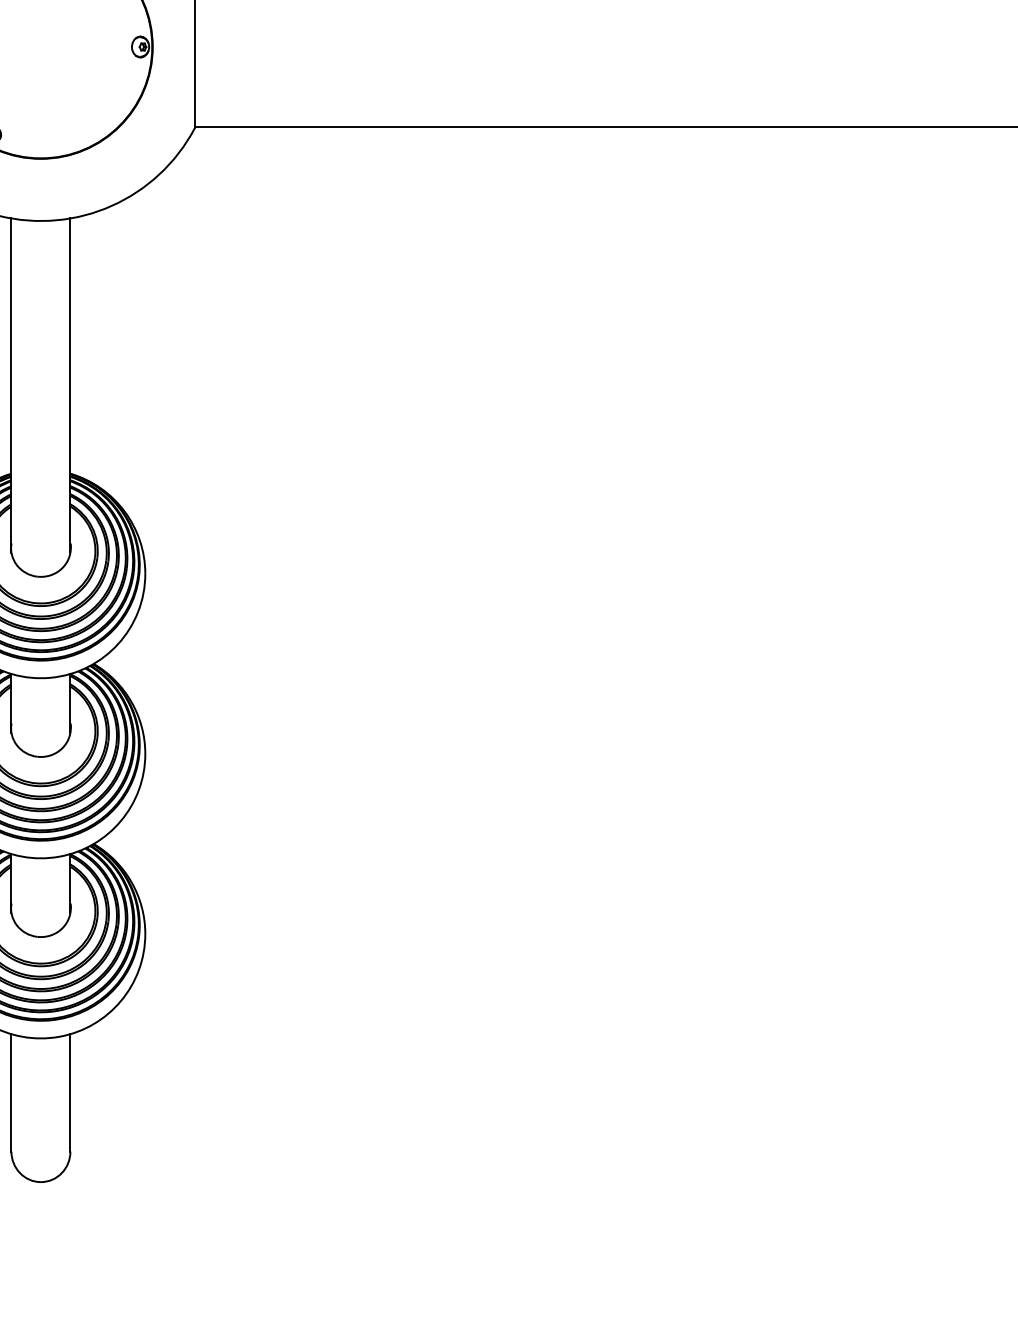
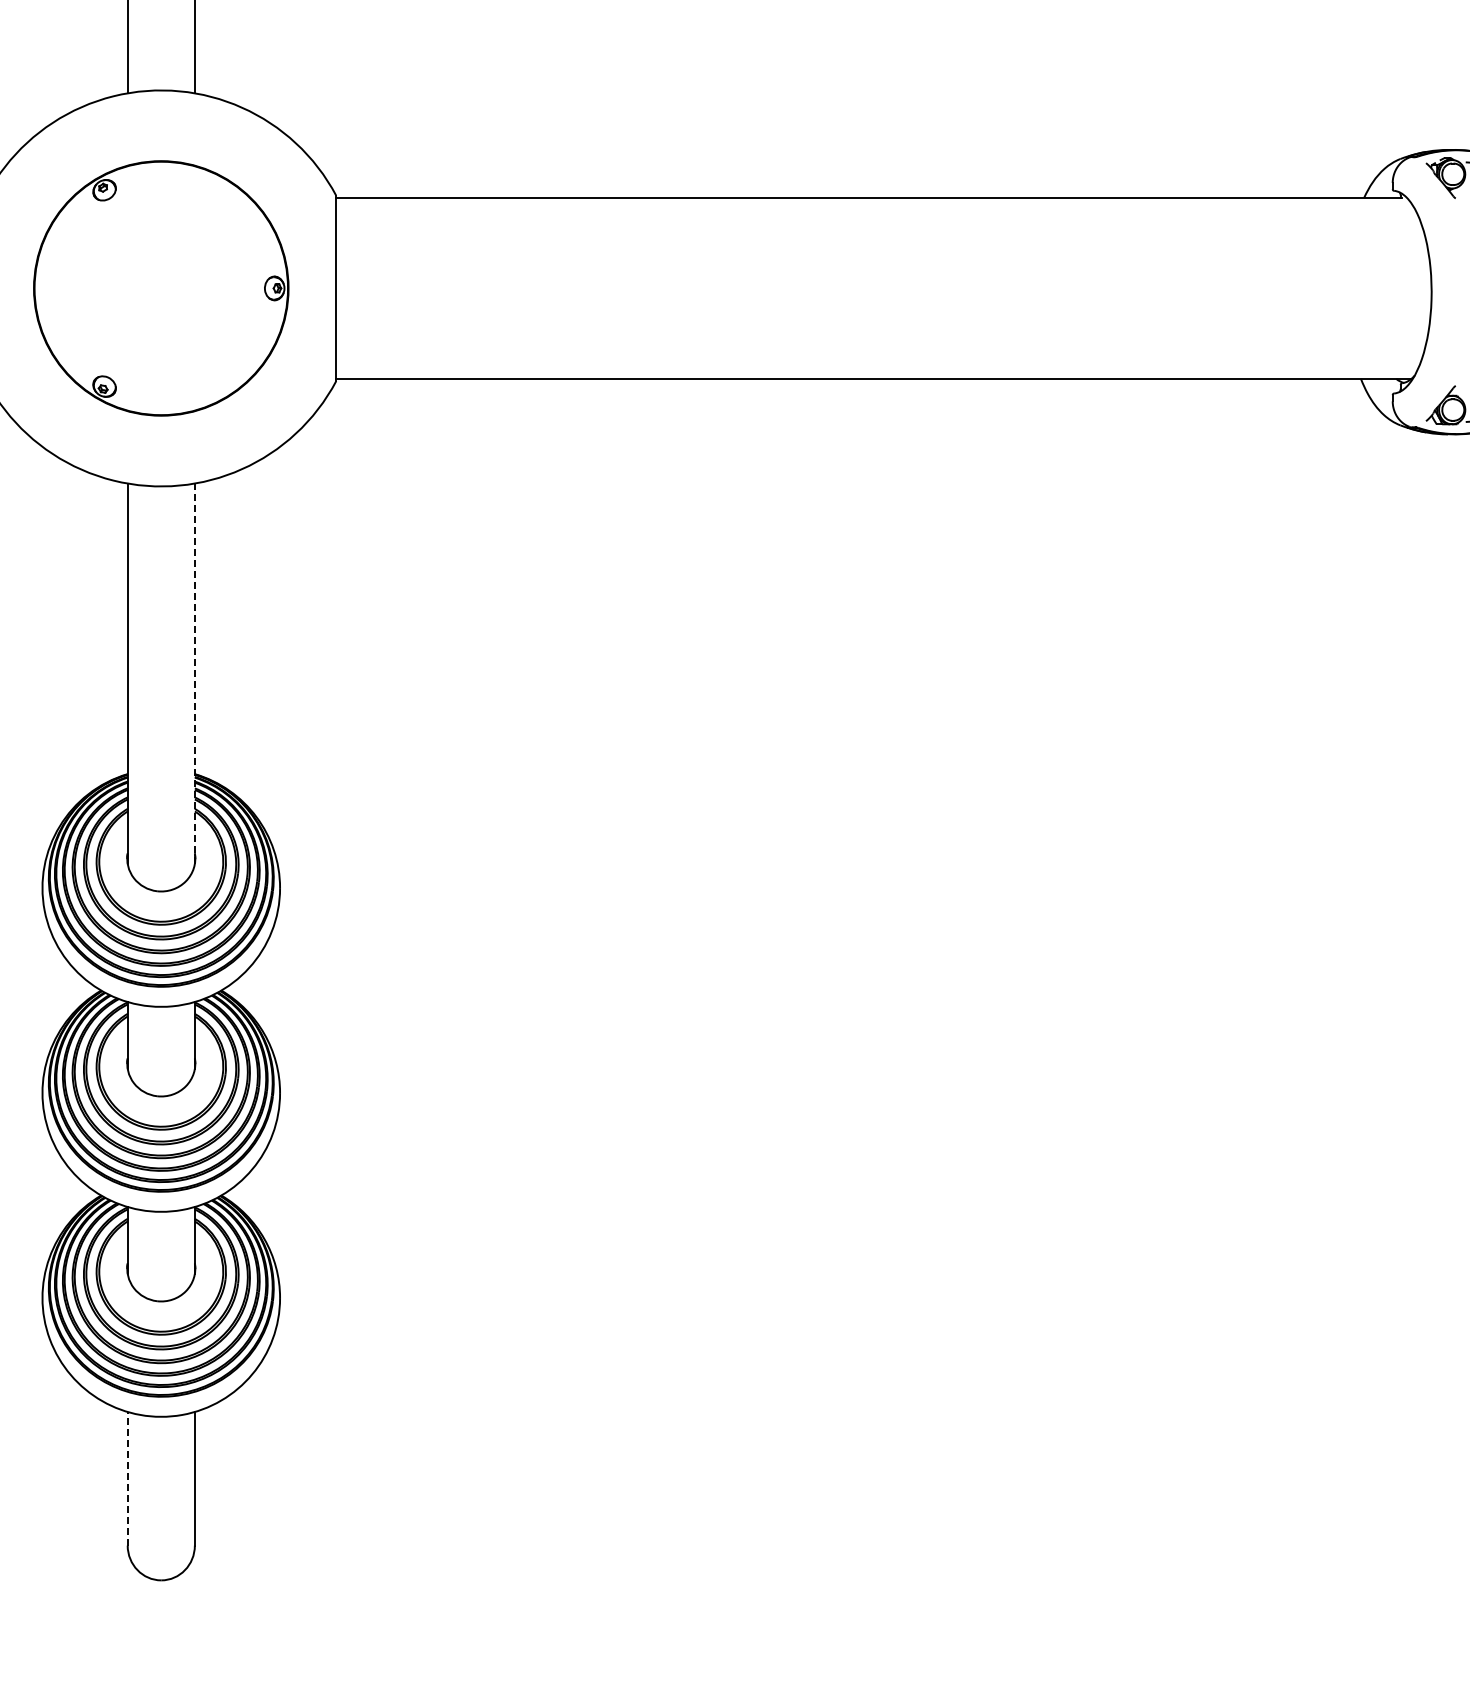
line: (70, 385) -> (194, 673), solid -> dashed
line: (11, 1092) -> (127, 1478), solid -> dashed

